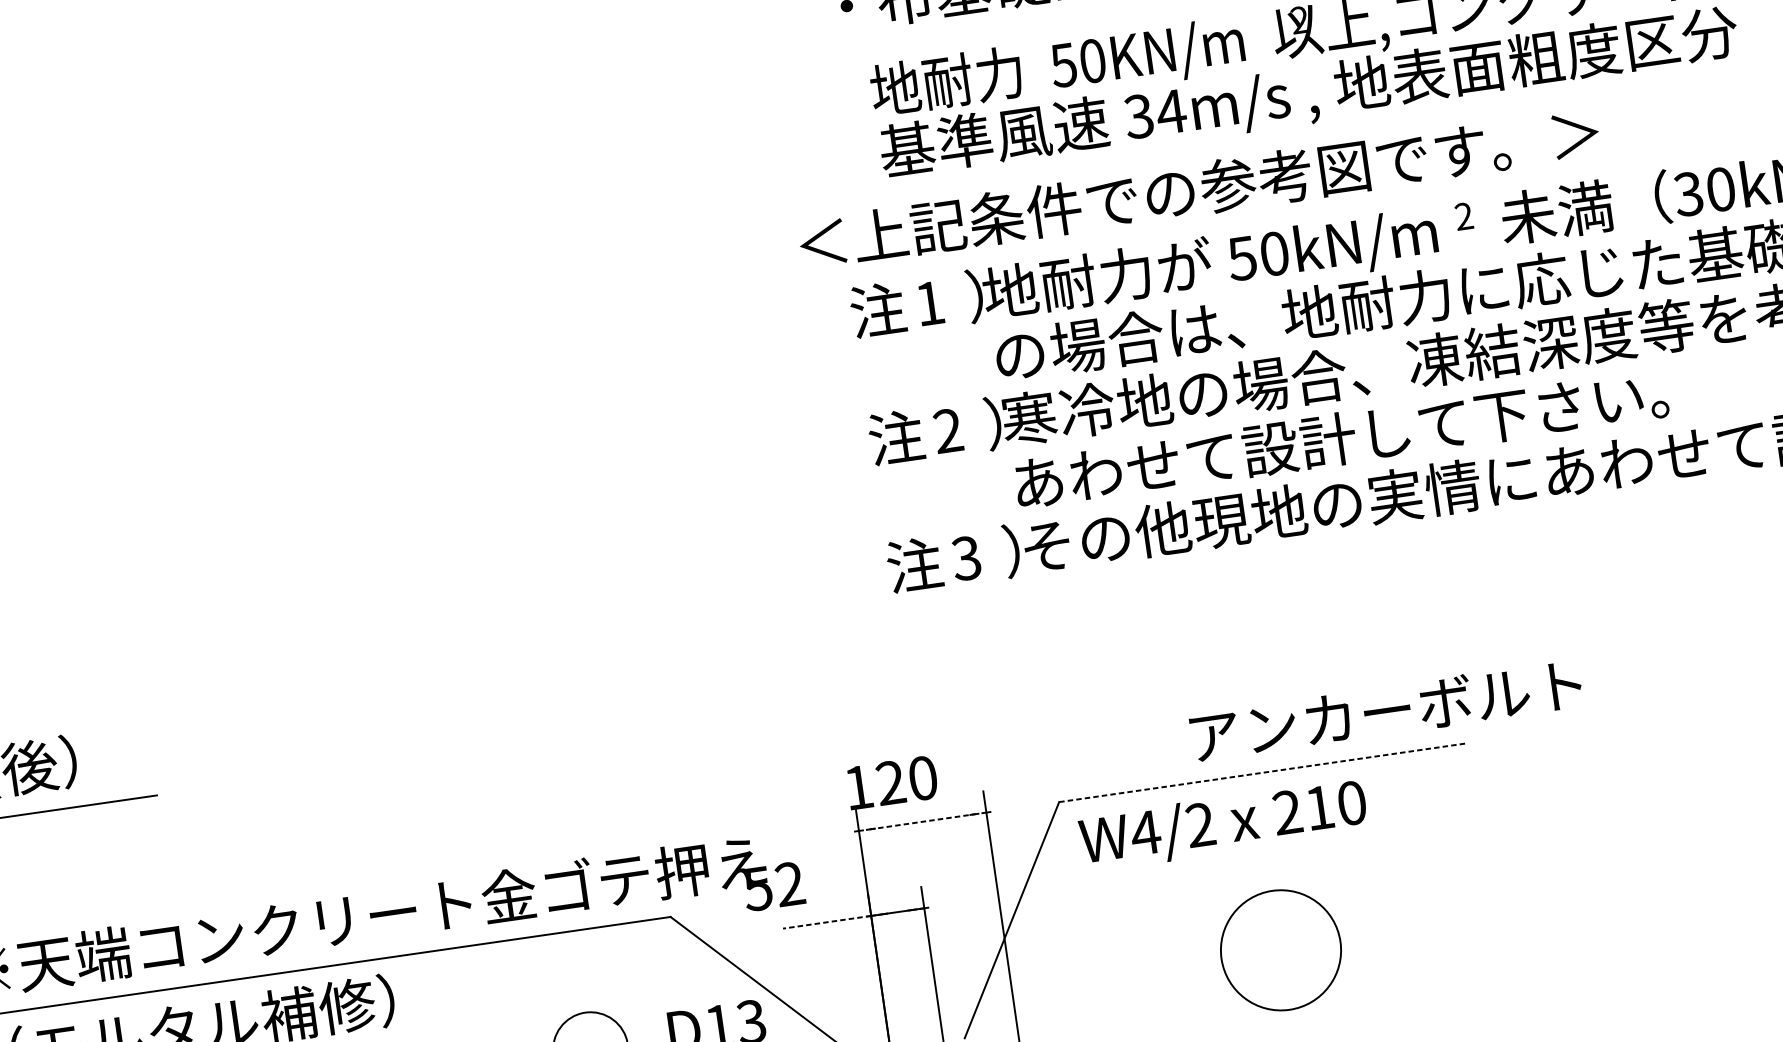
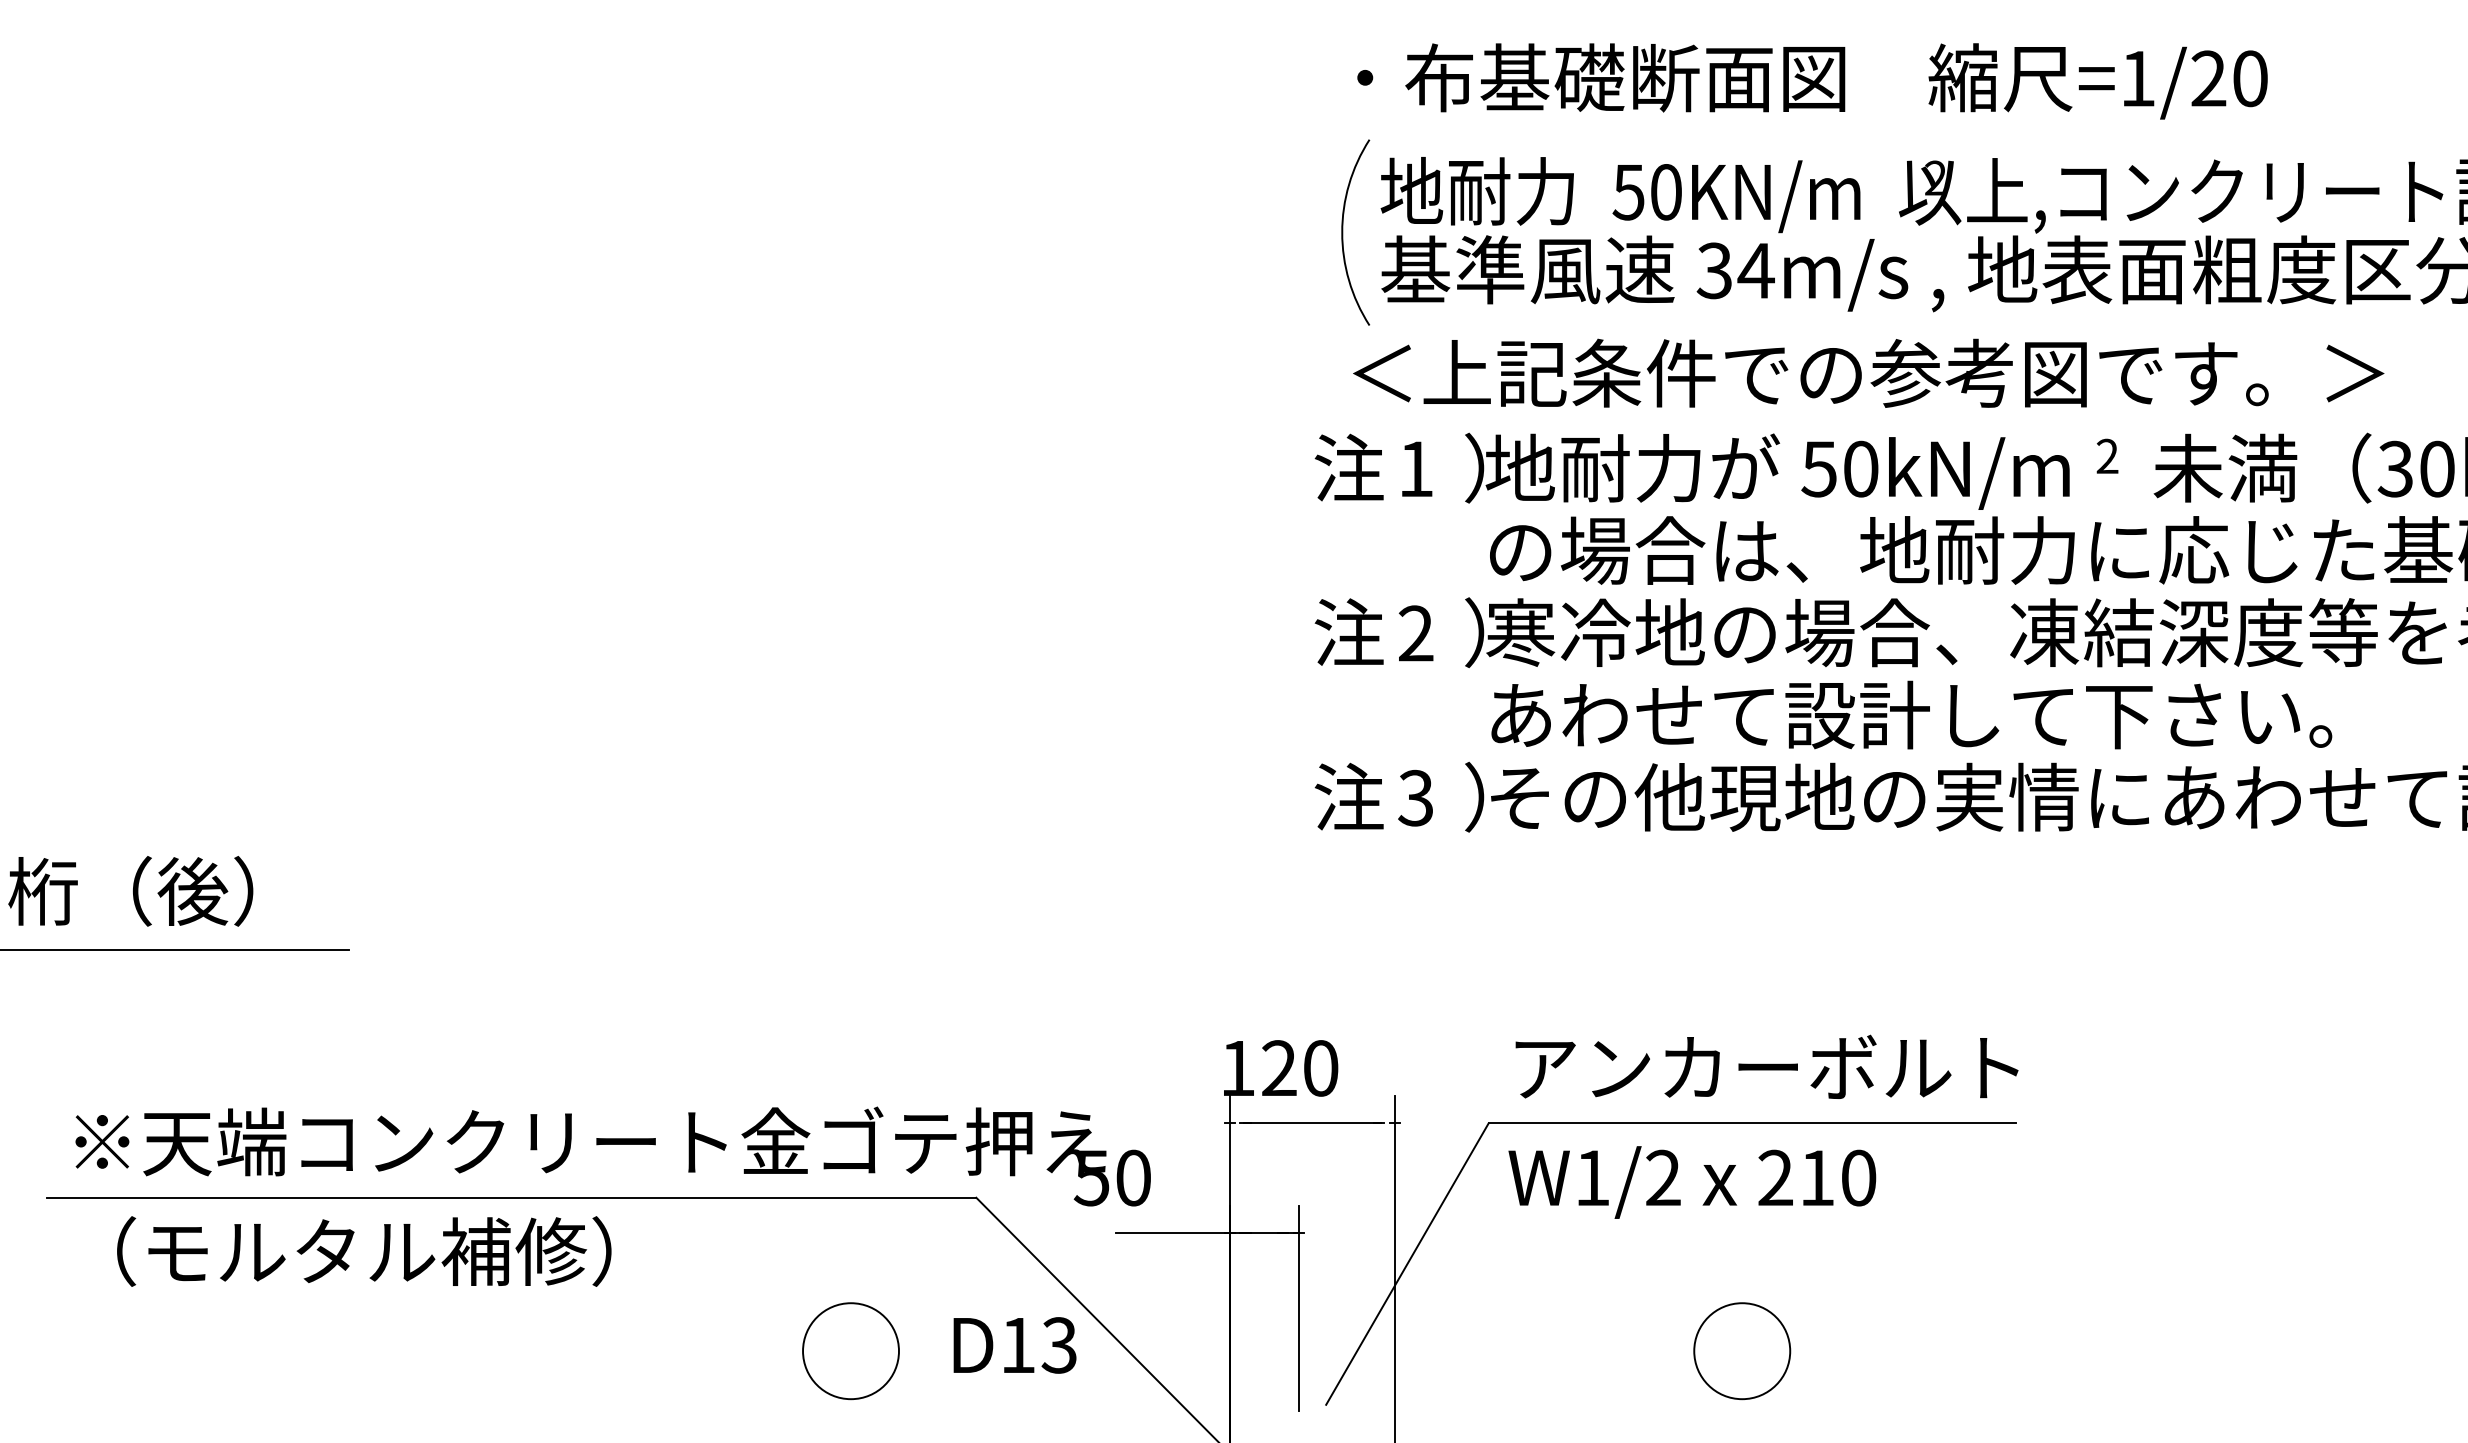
arc: (847, 128) -> (1343, 232), added
text: (1199, 188) -> (1868, 372), moved
text: (1385, 710) -> (1766, 1066), moved
line: (1263, 772) -> (1752, 1123), dashed -> solid
line: (922, 821) -> (1312, 1123), dashed -> solid
text: (1145, 832) -> (1592, 1177), W4/2 -> W1/2
text: (790, 883) -> (1133, 1177), 52 -> 50
line: (827, 921) -> (1173, 1232), dashed -> solid
circle: (1281, 950) -> (1742, 1351), size x0.62

